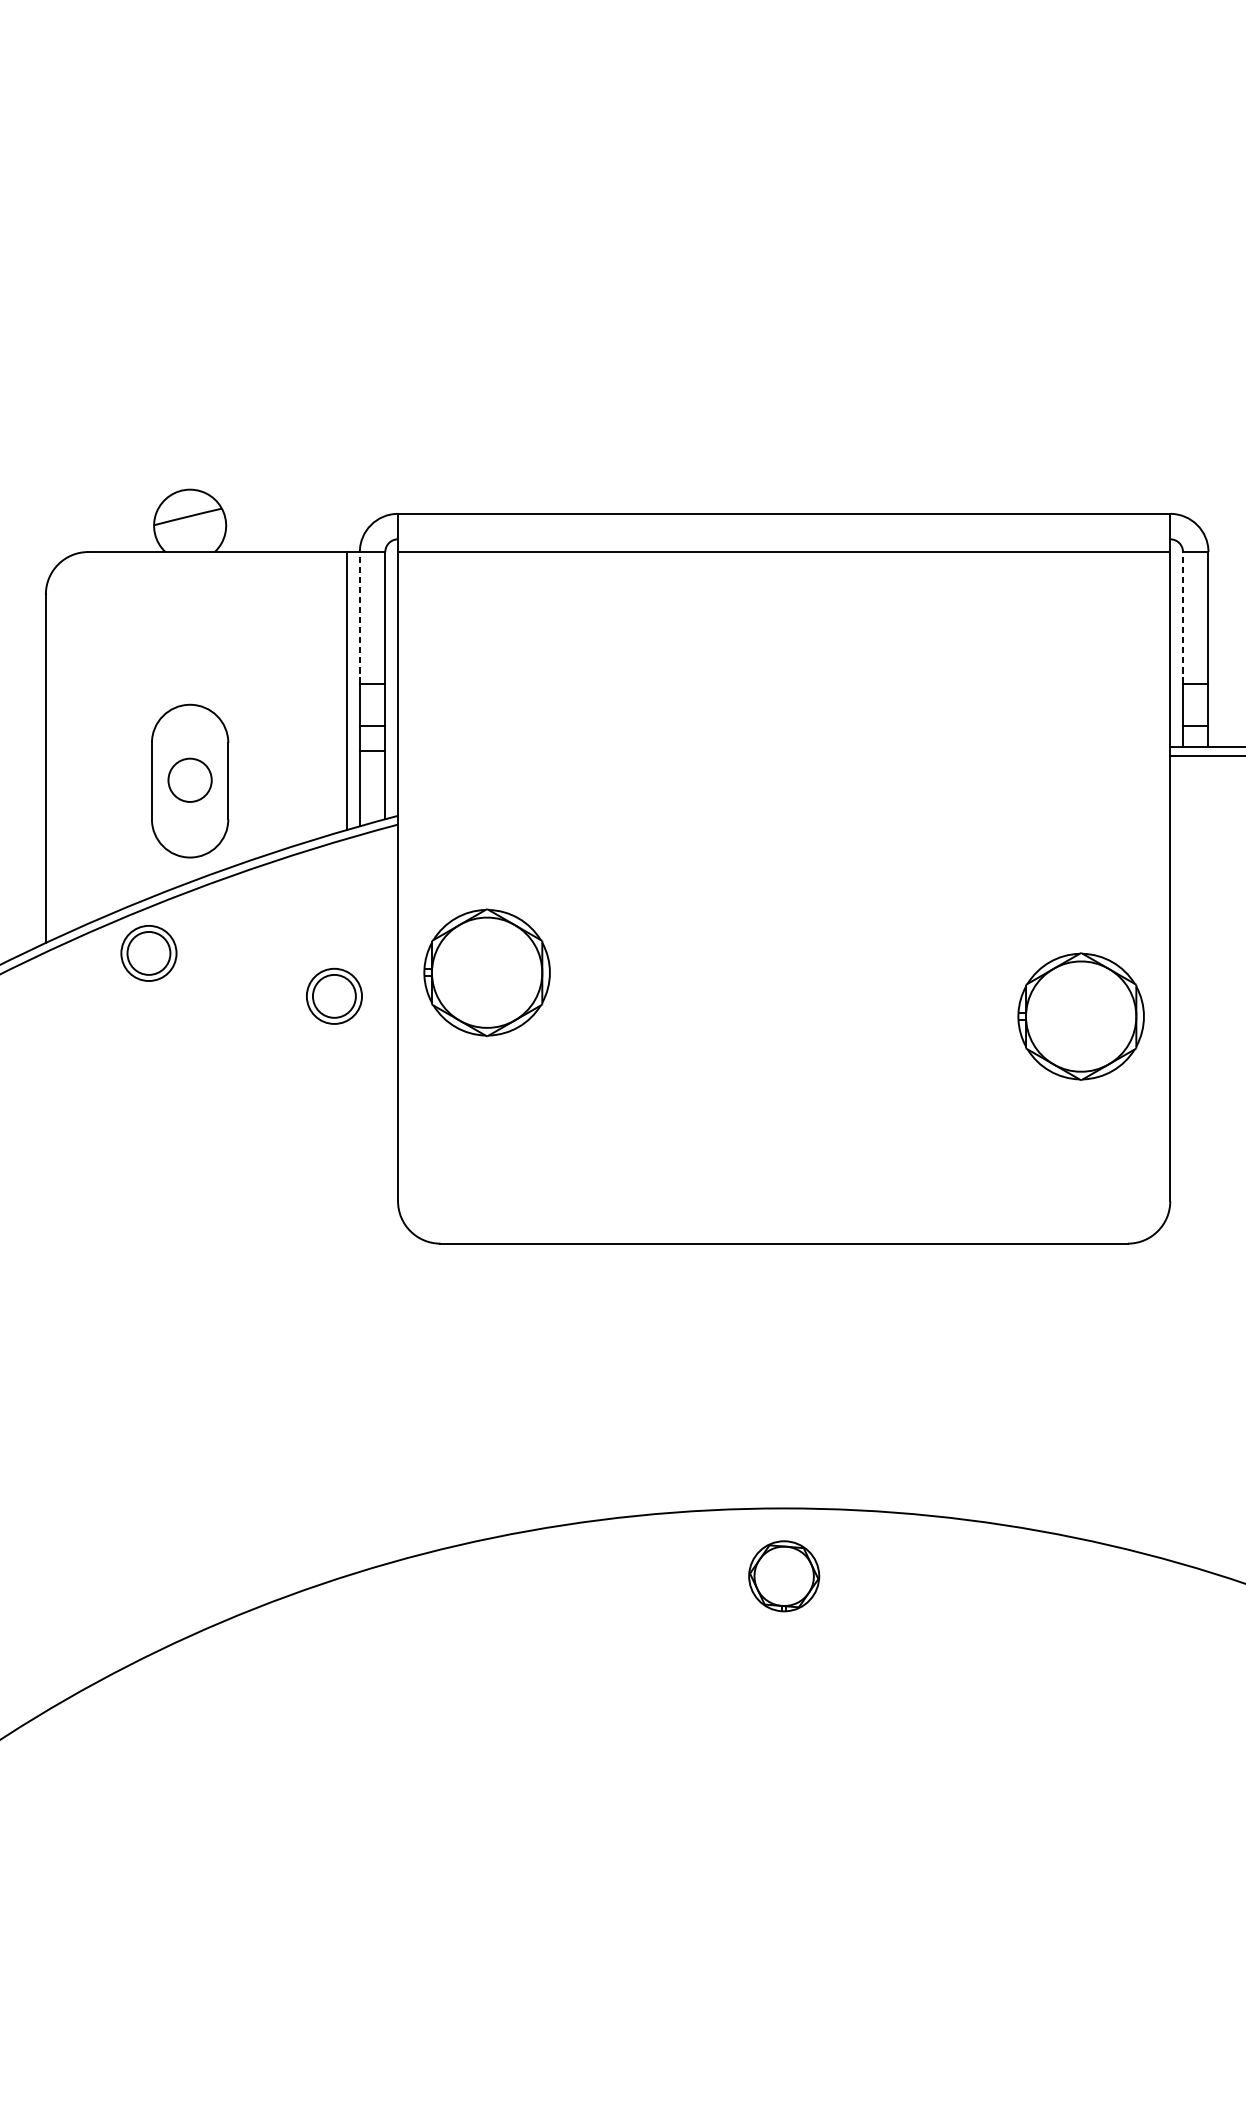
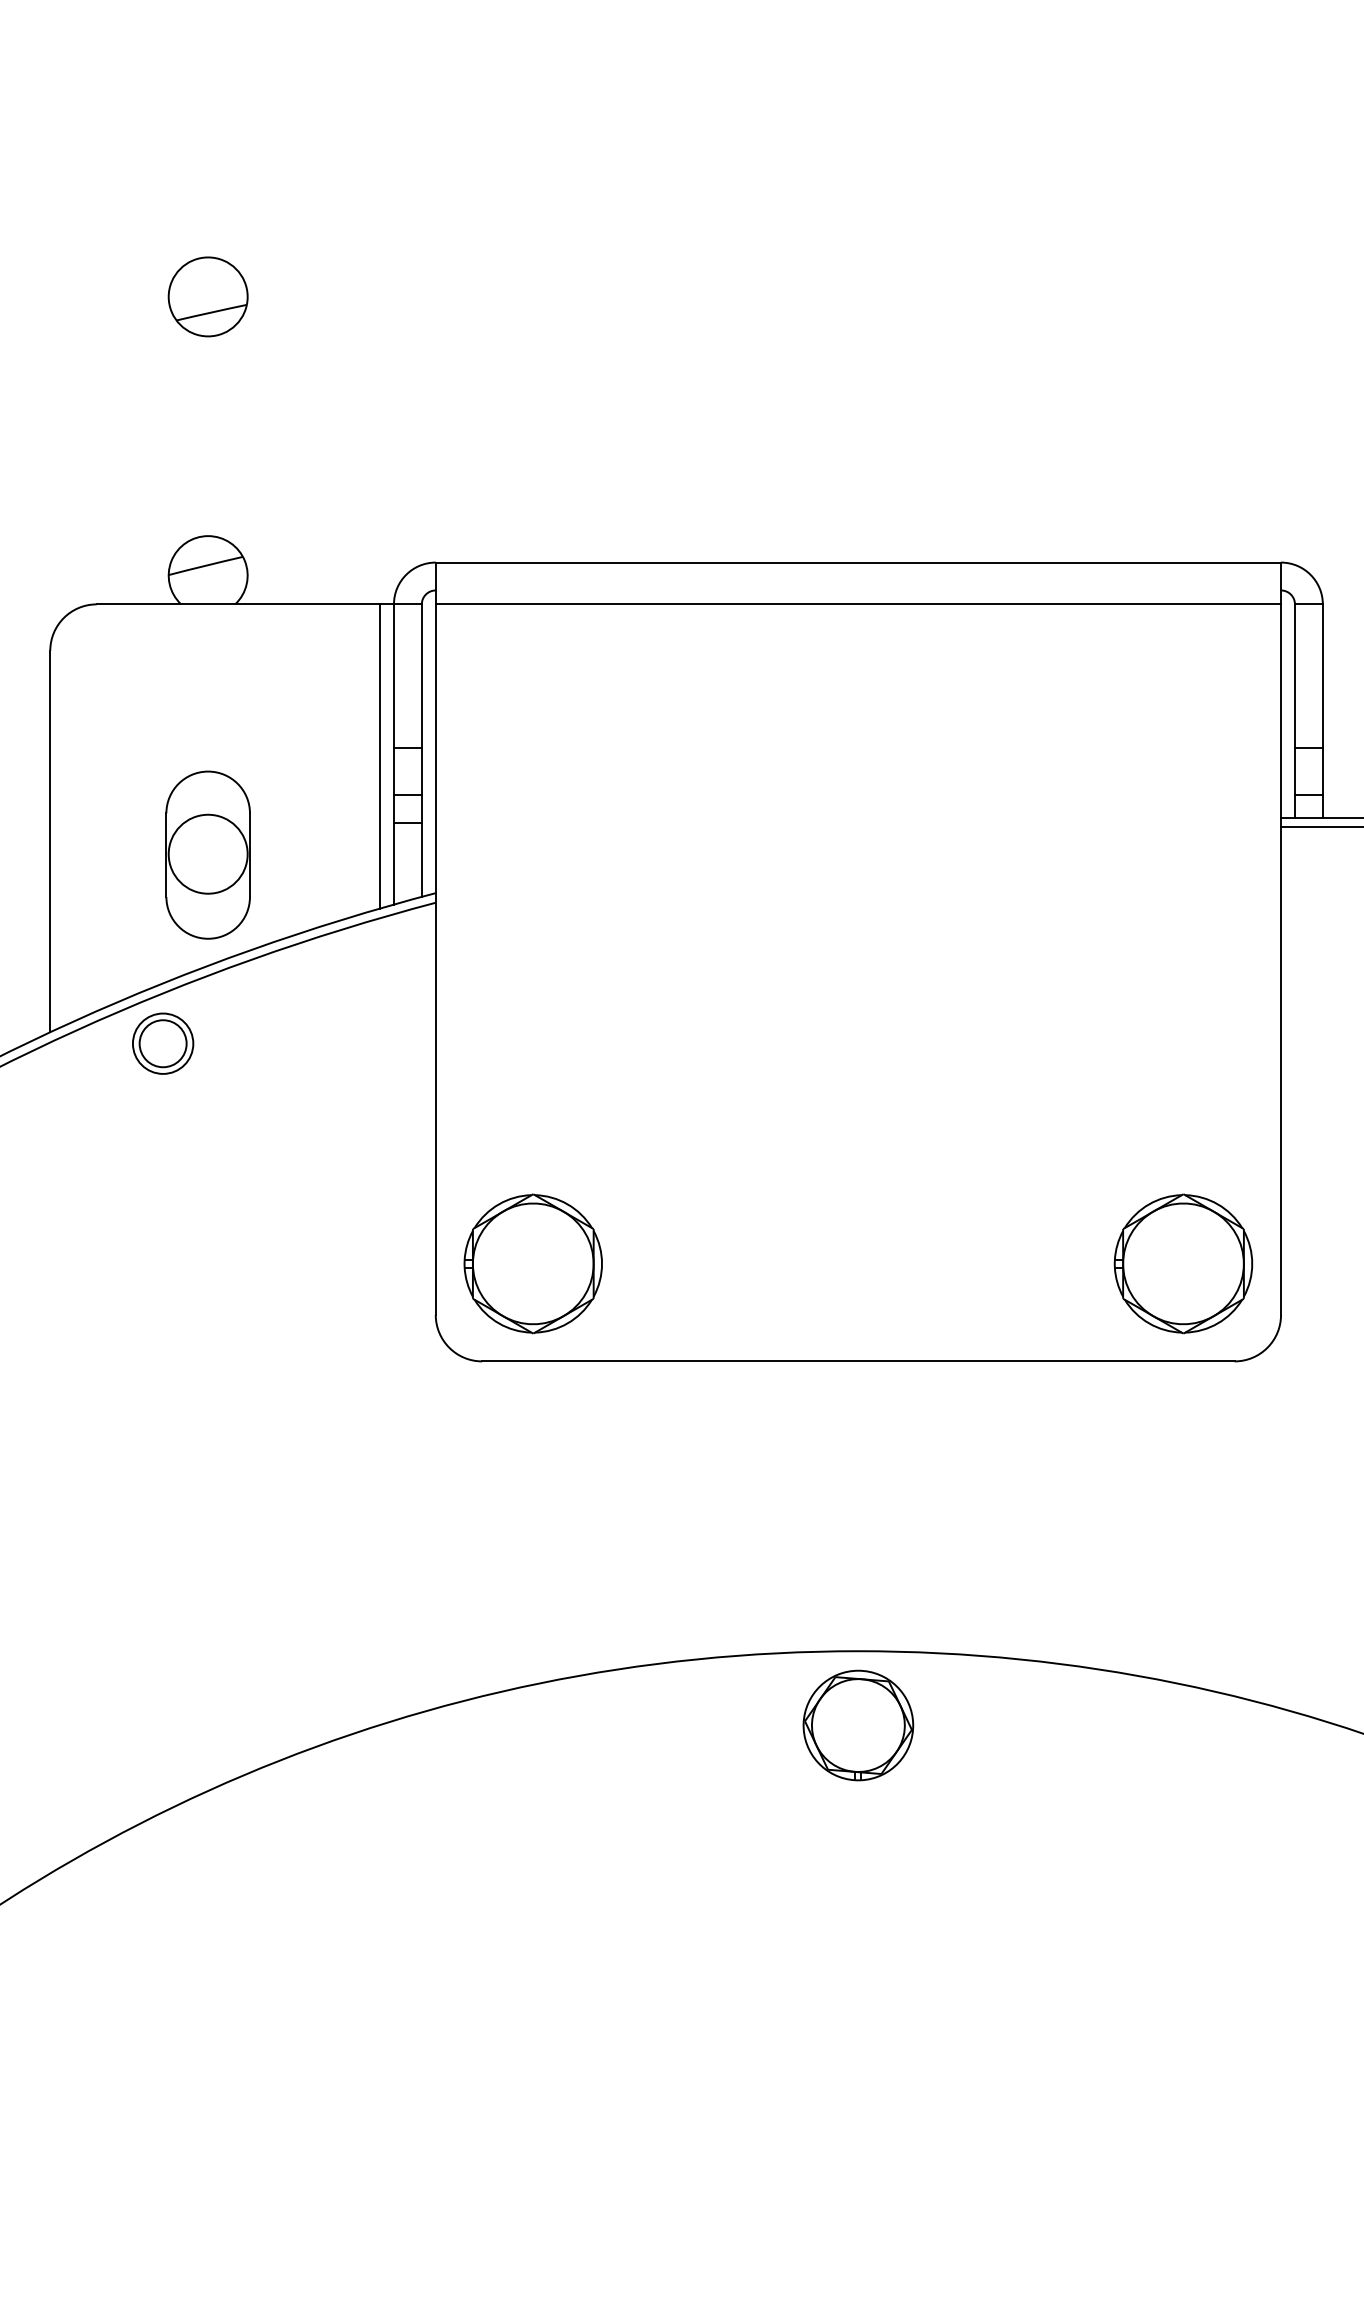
part: (189, 270) -> (207, 296), added
line: (359, 617) -> (393, 676), dashed -> solid
line: (1182, 617) -> (1294, 676), dashed -> solid
circle: (189, 779) -> (207, 853), size x1.67
part: (486, 972) -> (532, 1263), moved
part: (334, 996) -> (366, 1090), removed
part: (1081, 1016) -> (1183, 1263), moved
part: (784, 1576) -> (858, 1725), size x1.43

